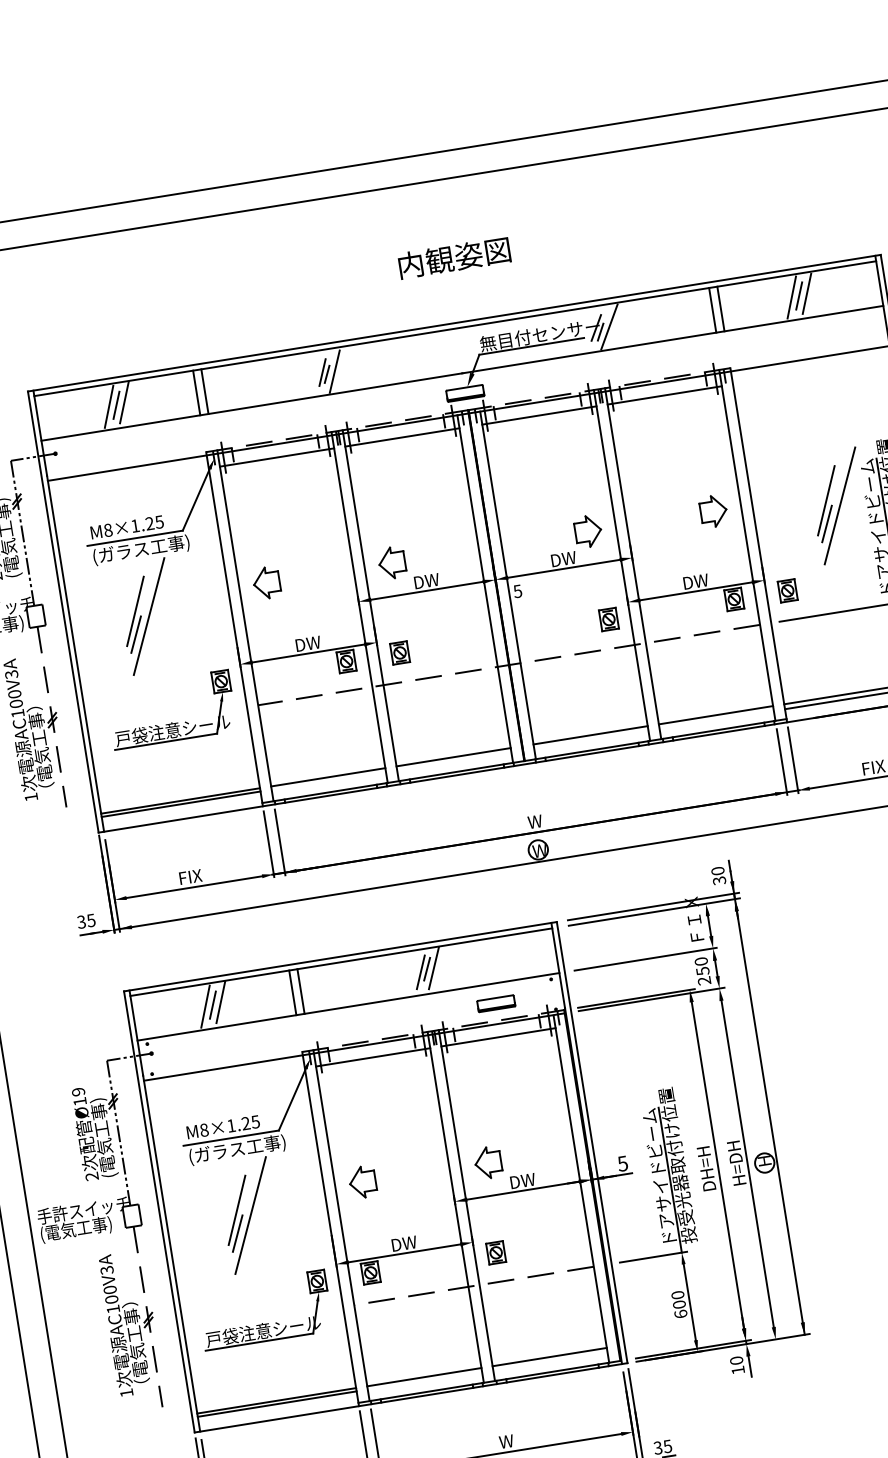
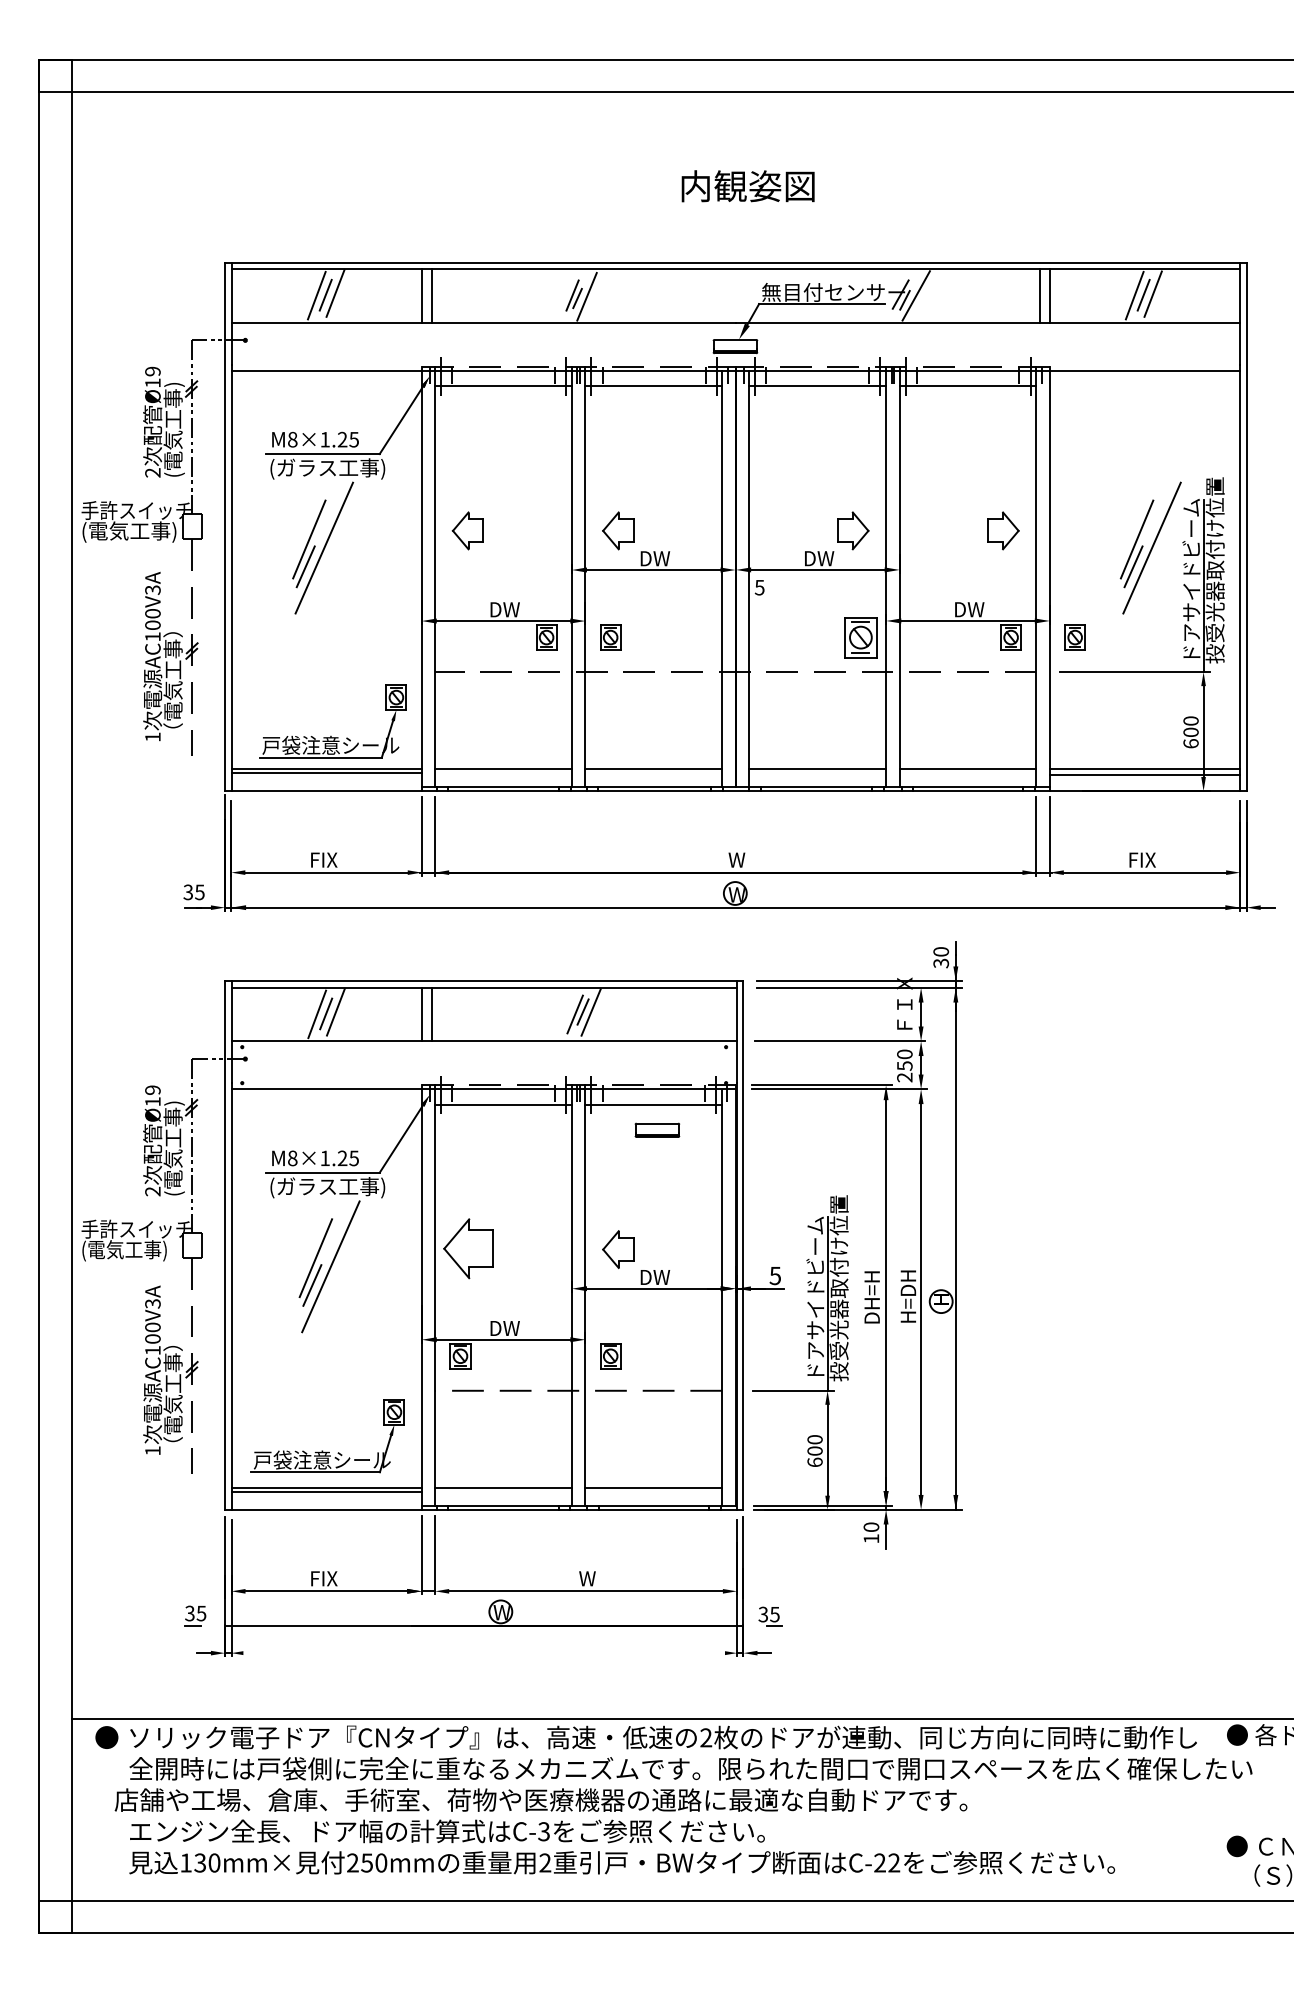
part: (608, 619) -> (860, 637), size x1.6
part: (172, 721) -> (331, 735), moved
part: (496, 1003) -> (657, 1129), moved
part: (362, 1182) -> (467, 1248), size x1.6
part: (262, 1323) -> (322, 1450), moved

